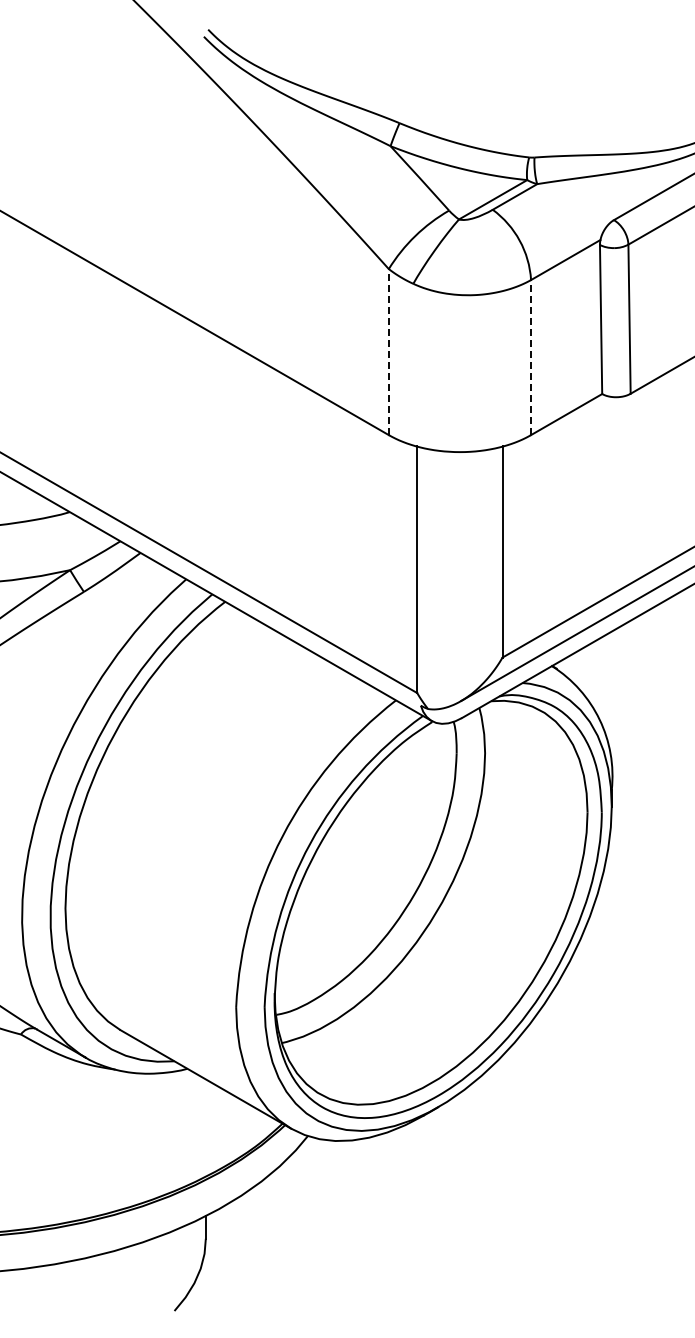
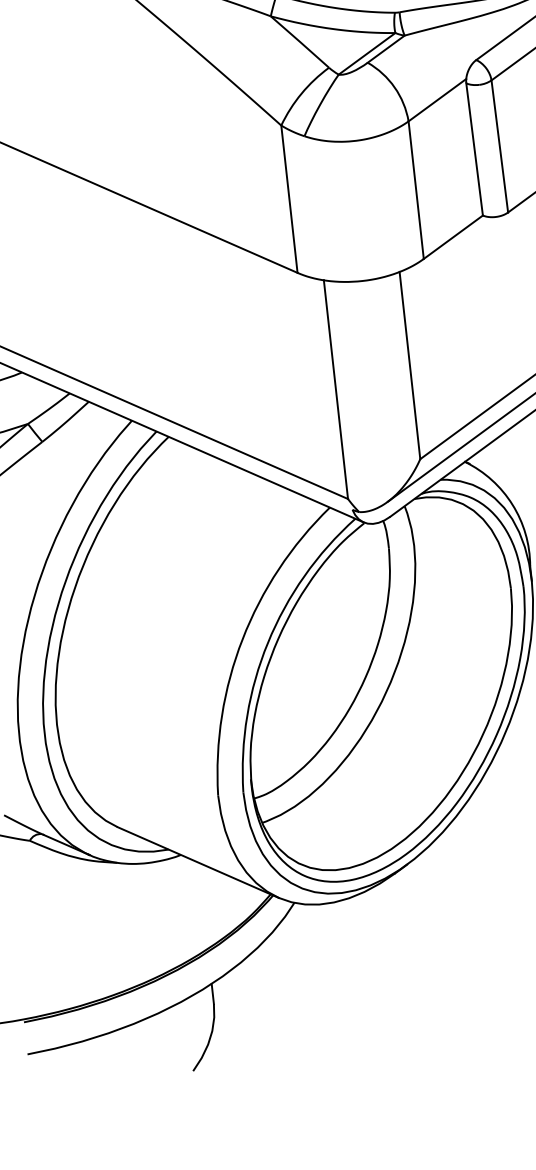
line: (388, 351) -> (289, 198), dashed -> solid
line: (531, 357) -> (416, 190), dashed -> solid

